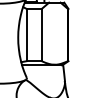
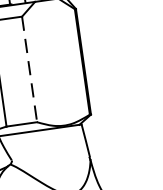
line: (41, 35) -> (29, 70), solid -> dashed

